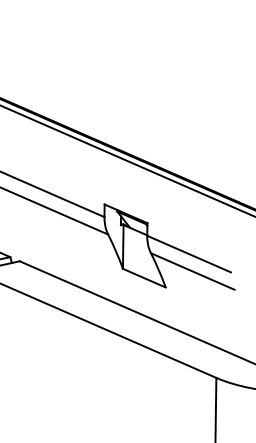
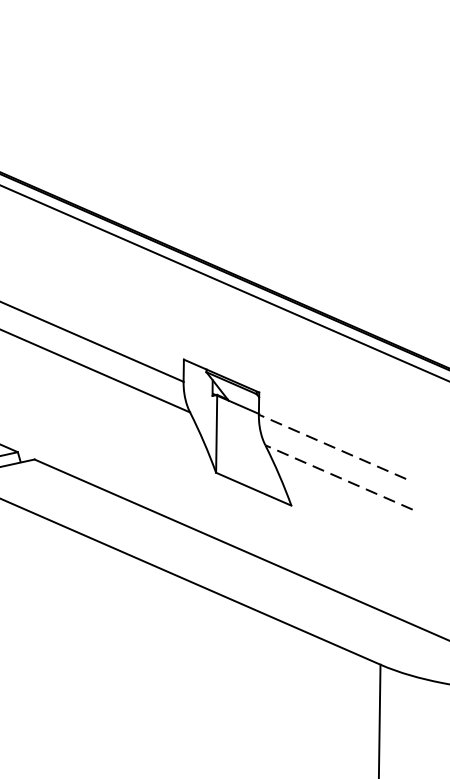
line: (189, 254) -> (333, 447), solid -> dashed
line: (192, 271) -> (338, 477), solid -> dashed

